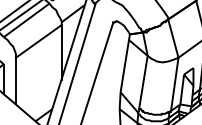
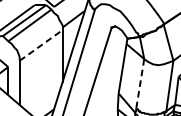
line: (39, 41) -> (41, 45), solid -> dashed
line: (143, 82) -> (140, 84), solid -> dashed

